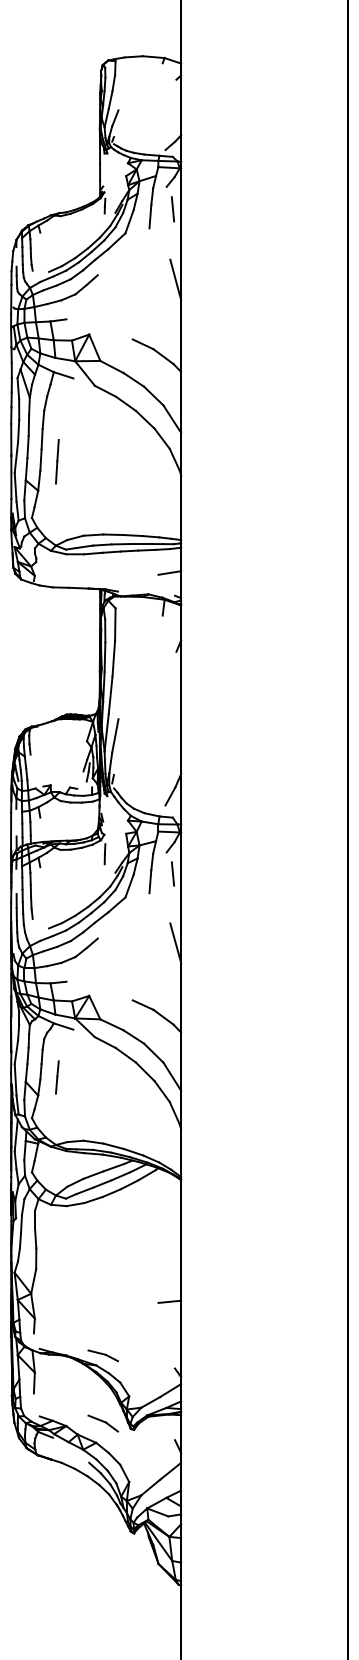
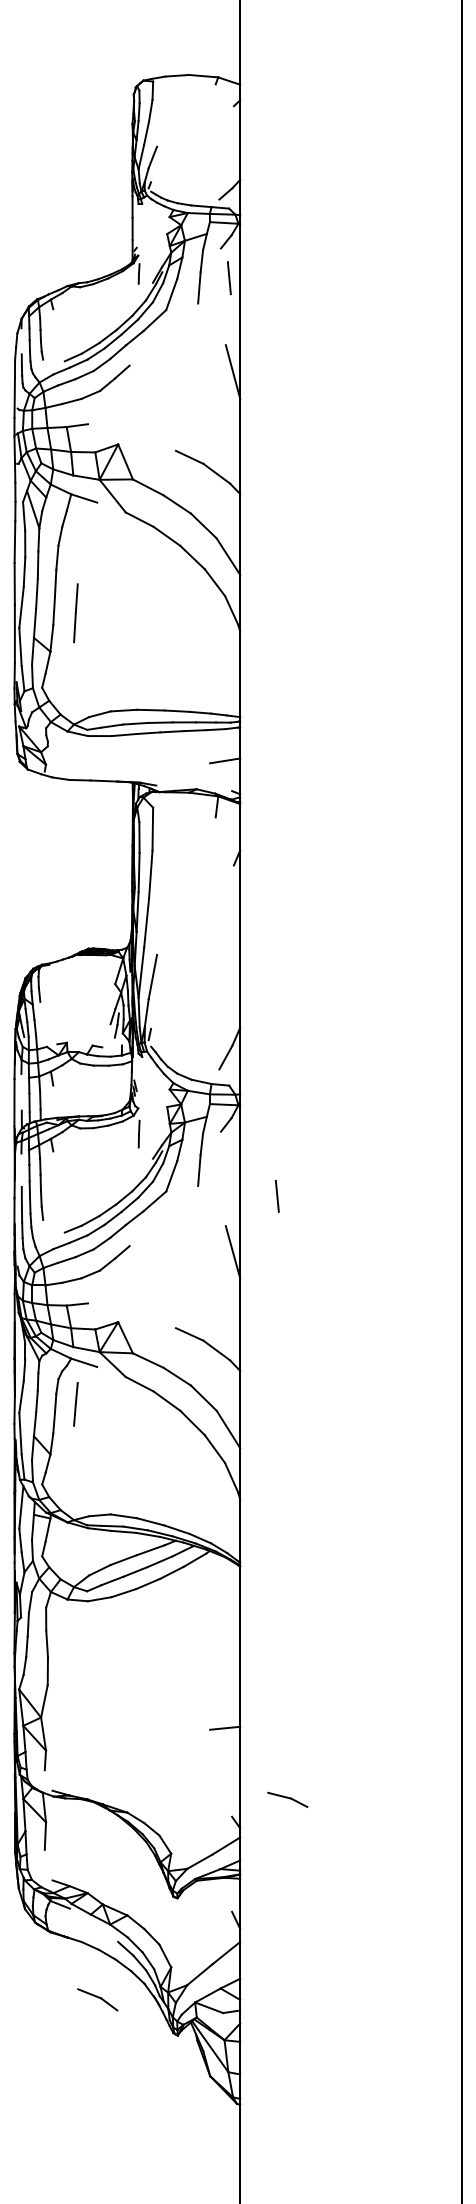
line: (173, 874) -> (277, 1196), moved
line: (57, 1077) -> (75, 1404), moved
part: (103, 1355) -> (287, 1799), moved
part: (103, 1423) -> (97, 1999), moved

